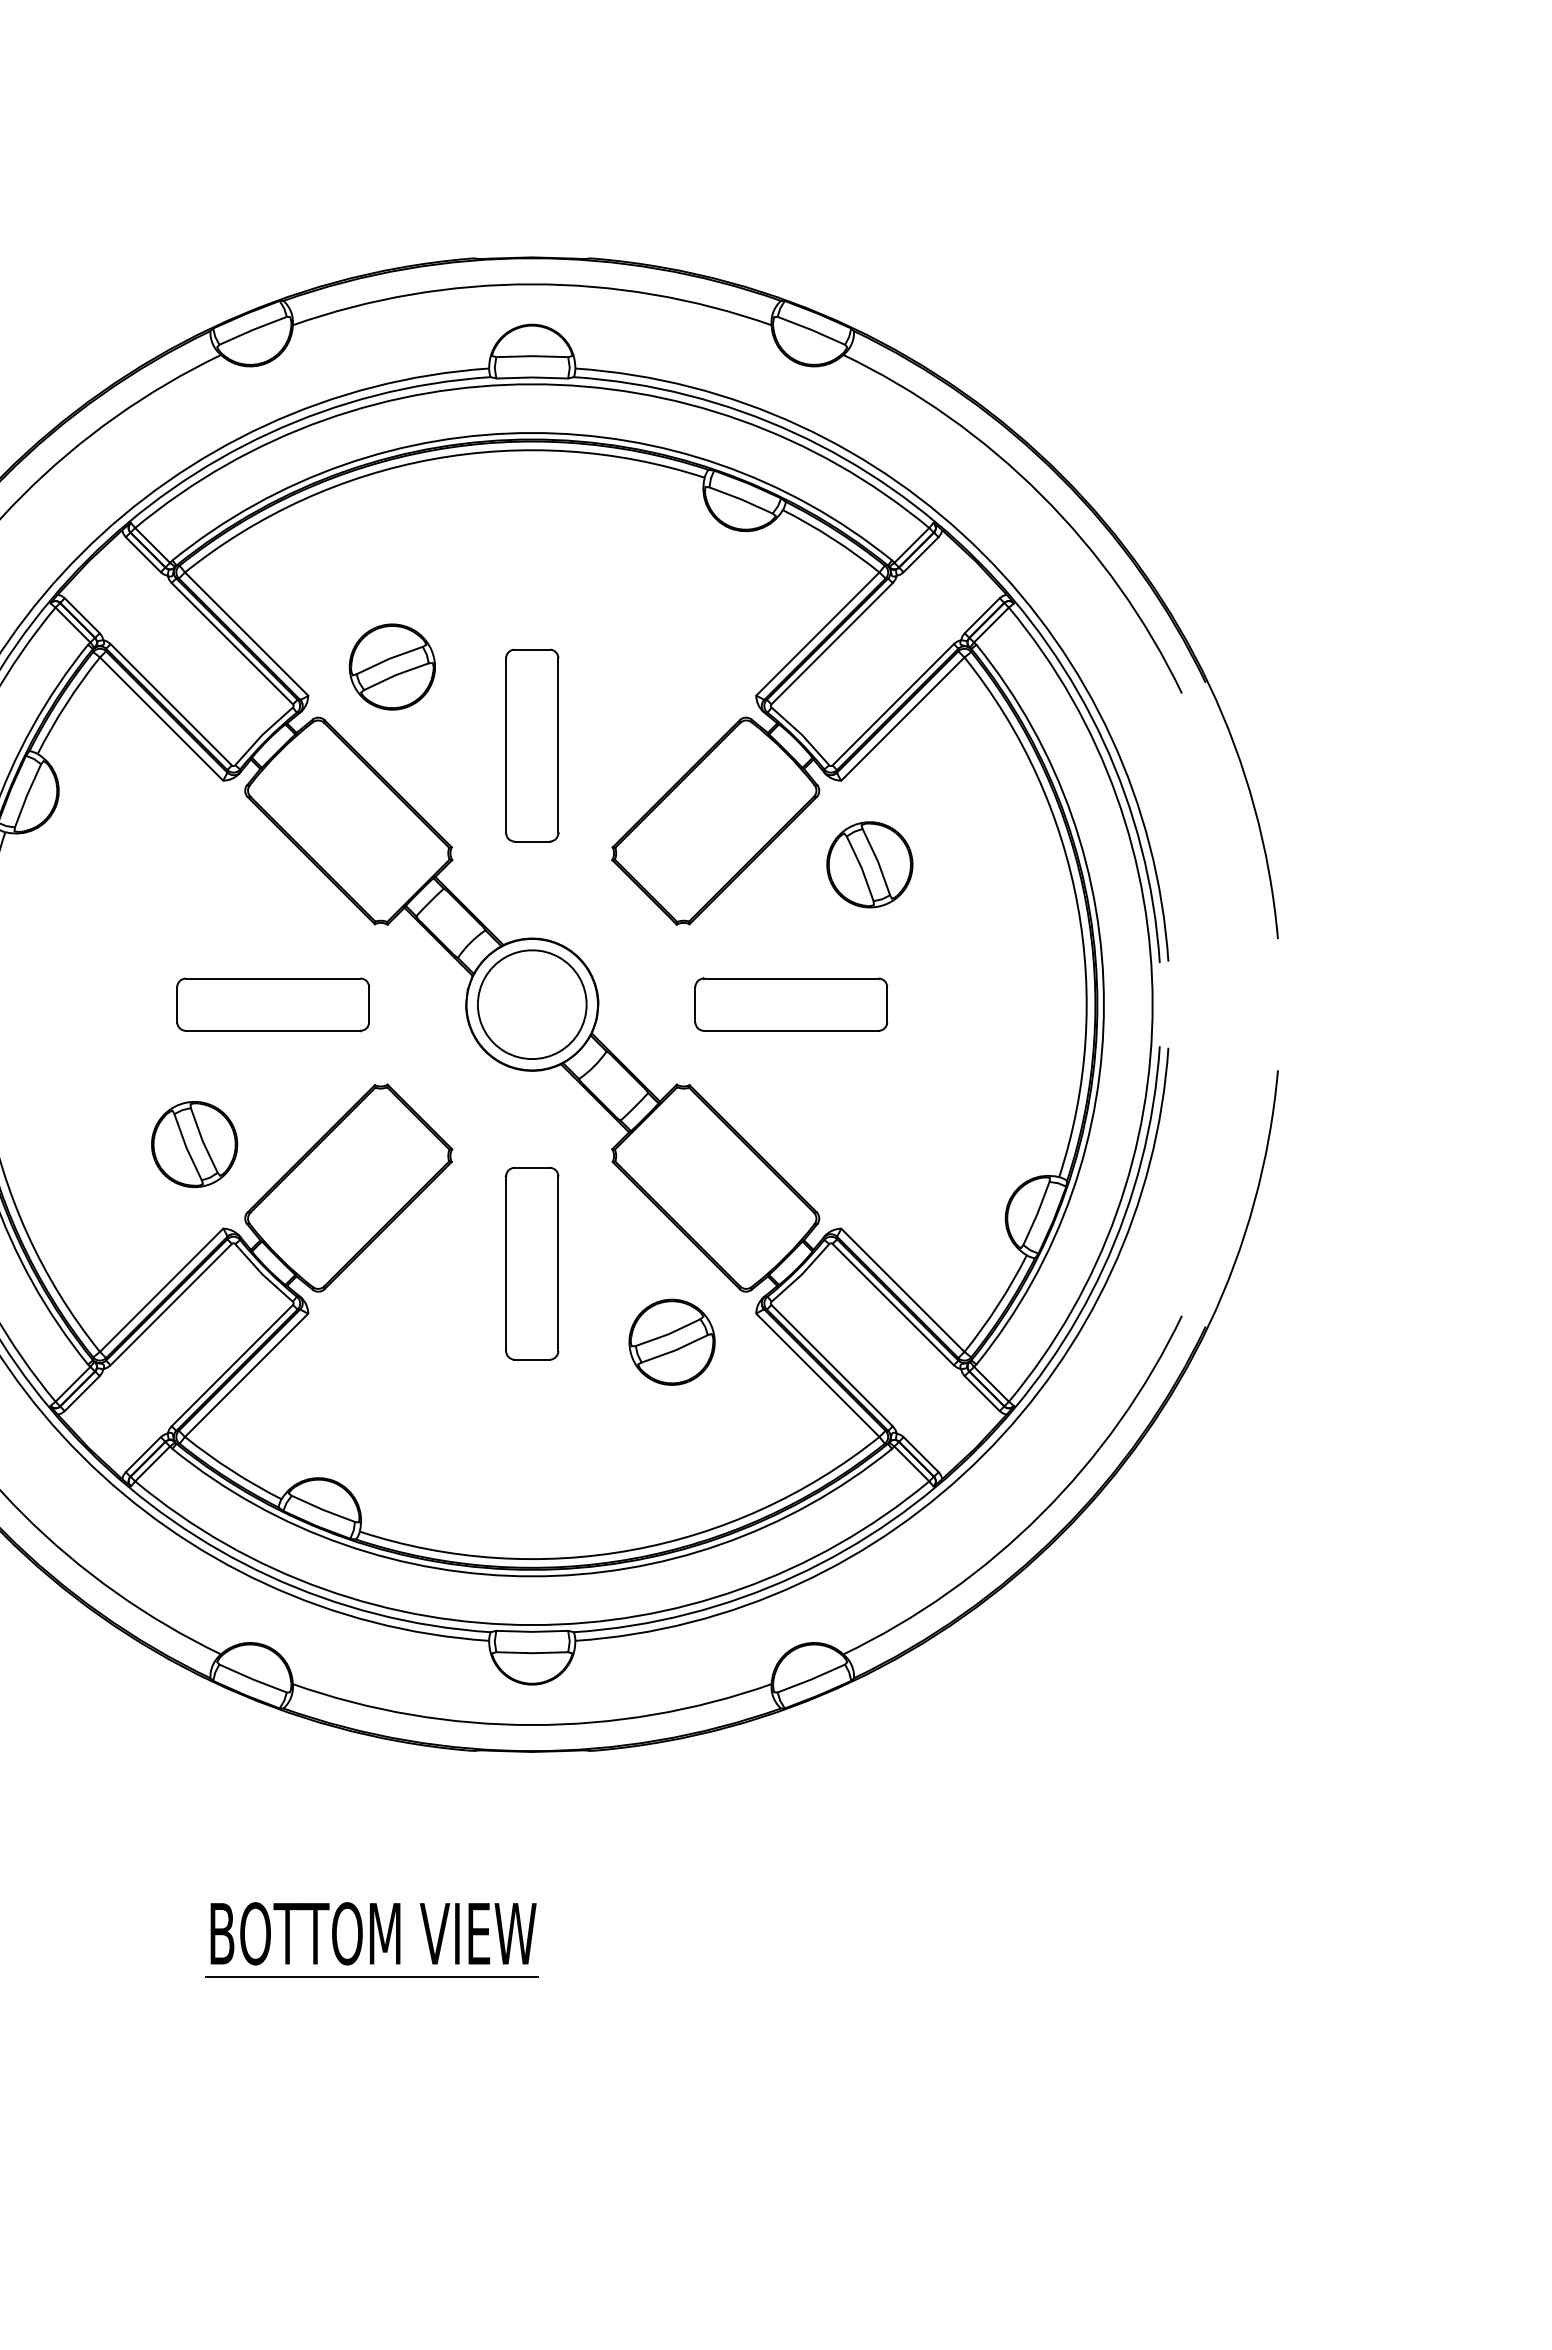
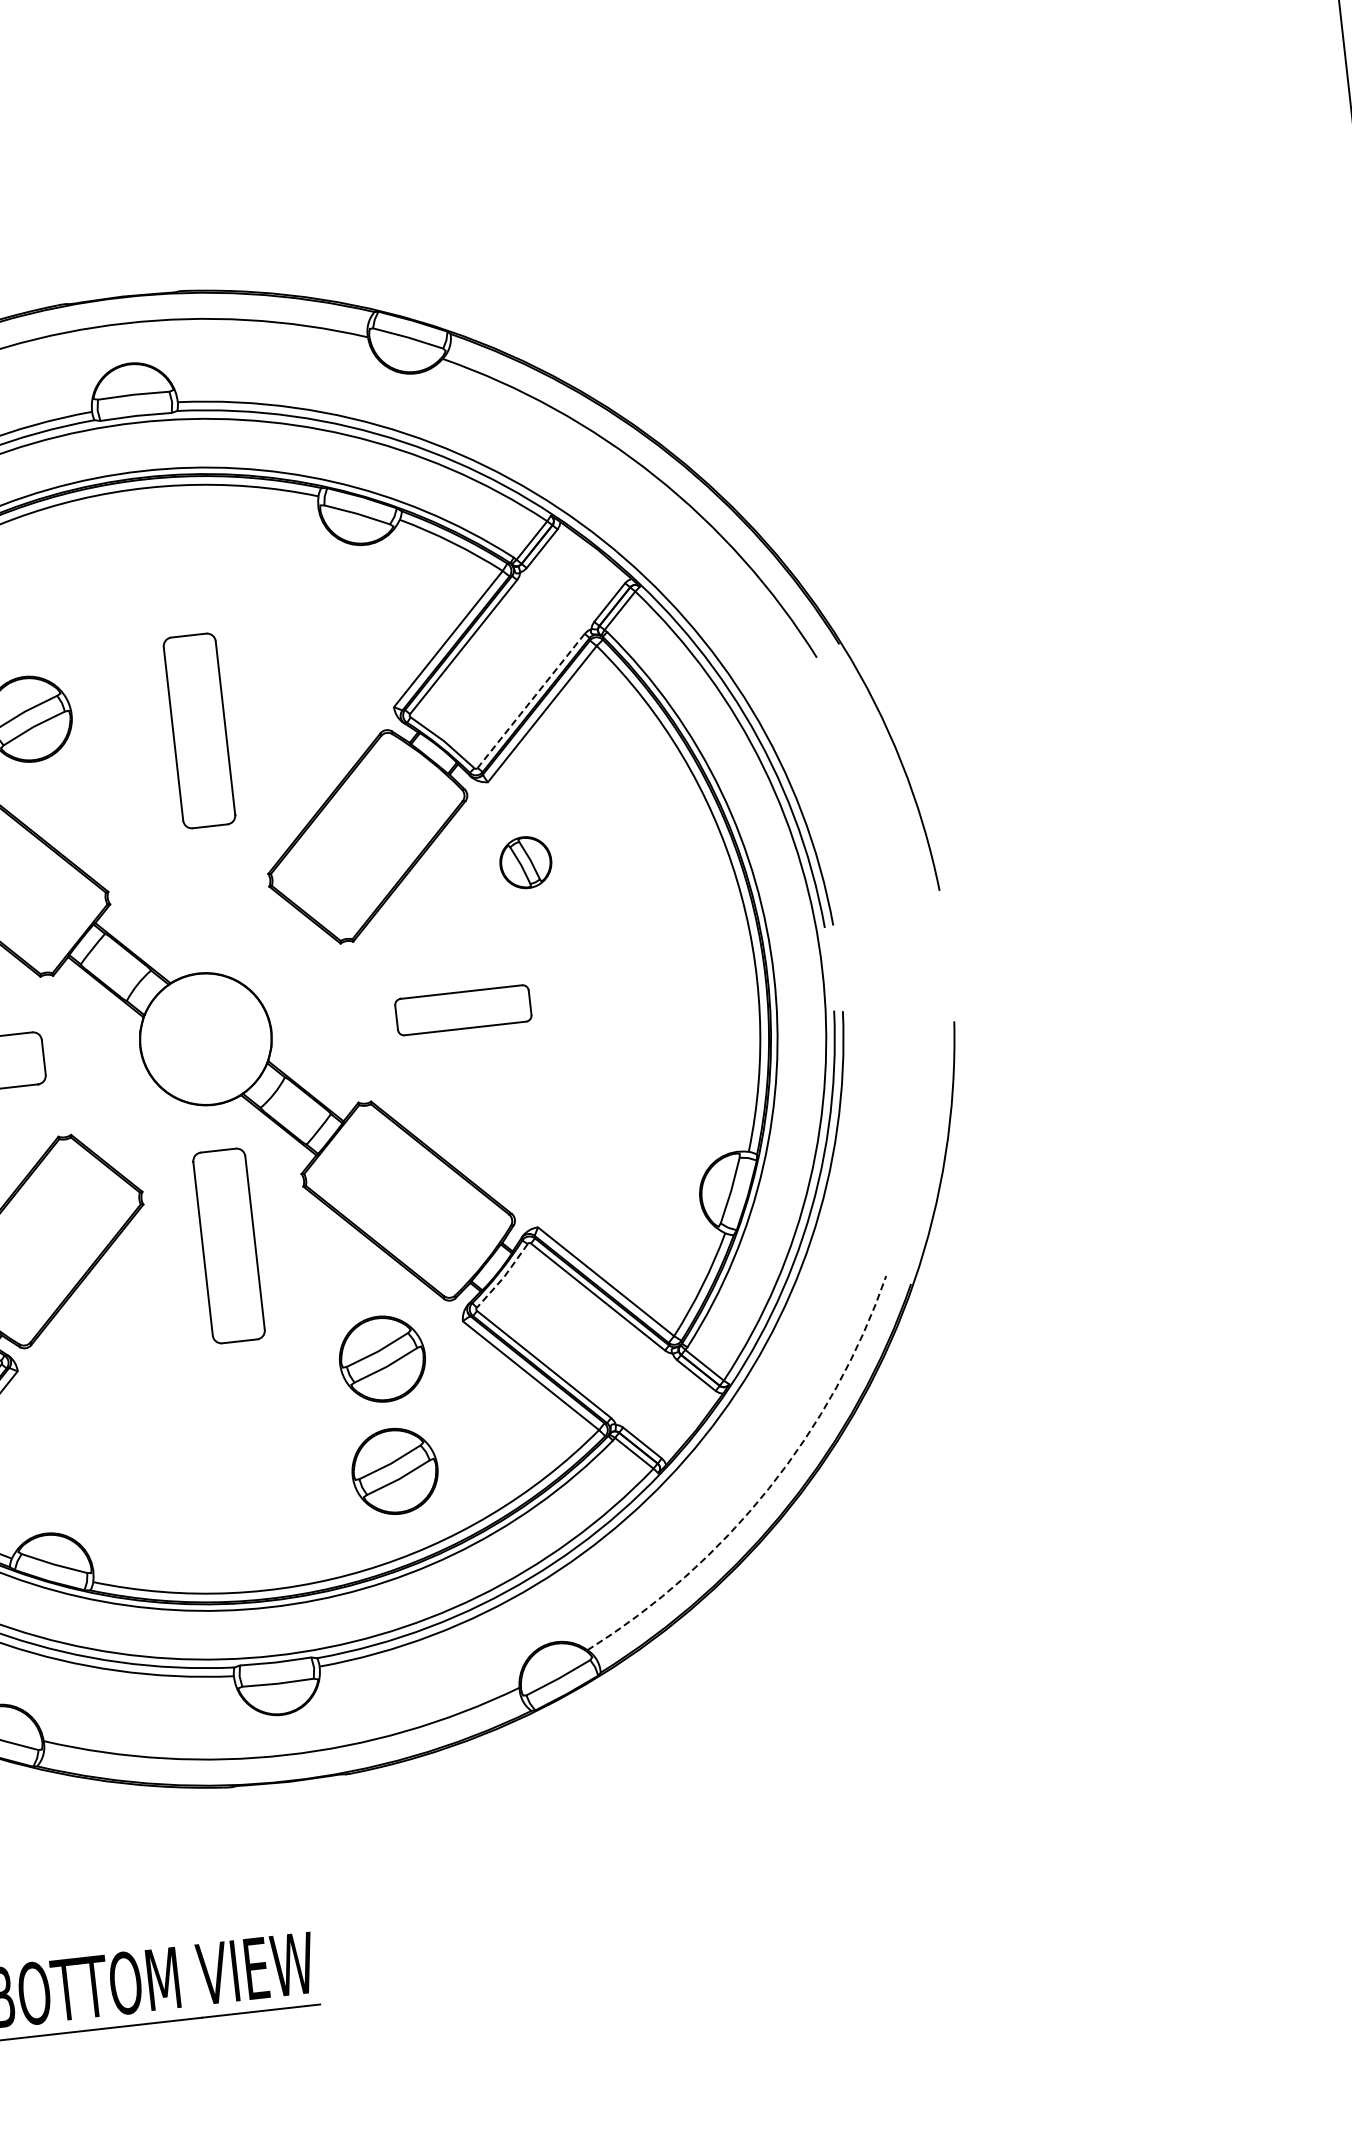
line: (893, 704) -> (531, 700), solid -> dashed
part: (532, 745) -> (199, 730), moved
part: (869, 864) -> (525, 862), size x0.6
part: (532, 1004) -> (206, 1039), removed
part: (791, 1004) -> (463, 1010), size x0.7
part: (531, 1263) -> (228, 1245), moved
line: (802, 1274) -> (504, 1277), solid -> dashed
part: (671, 1454) -> (394, 1470), added
arc: (1041, 1514) -> (768, 1489), solid -> dashed

